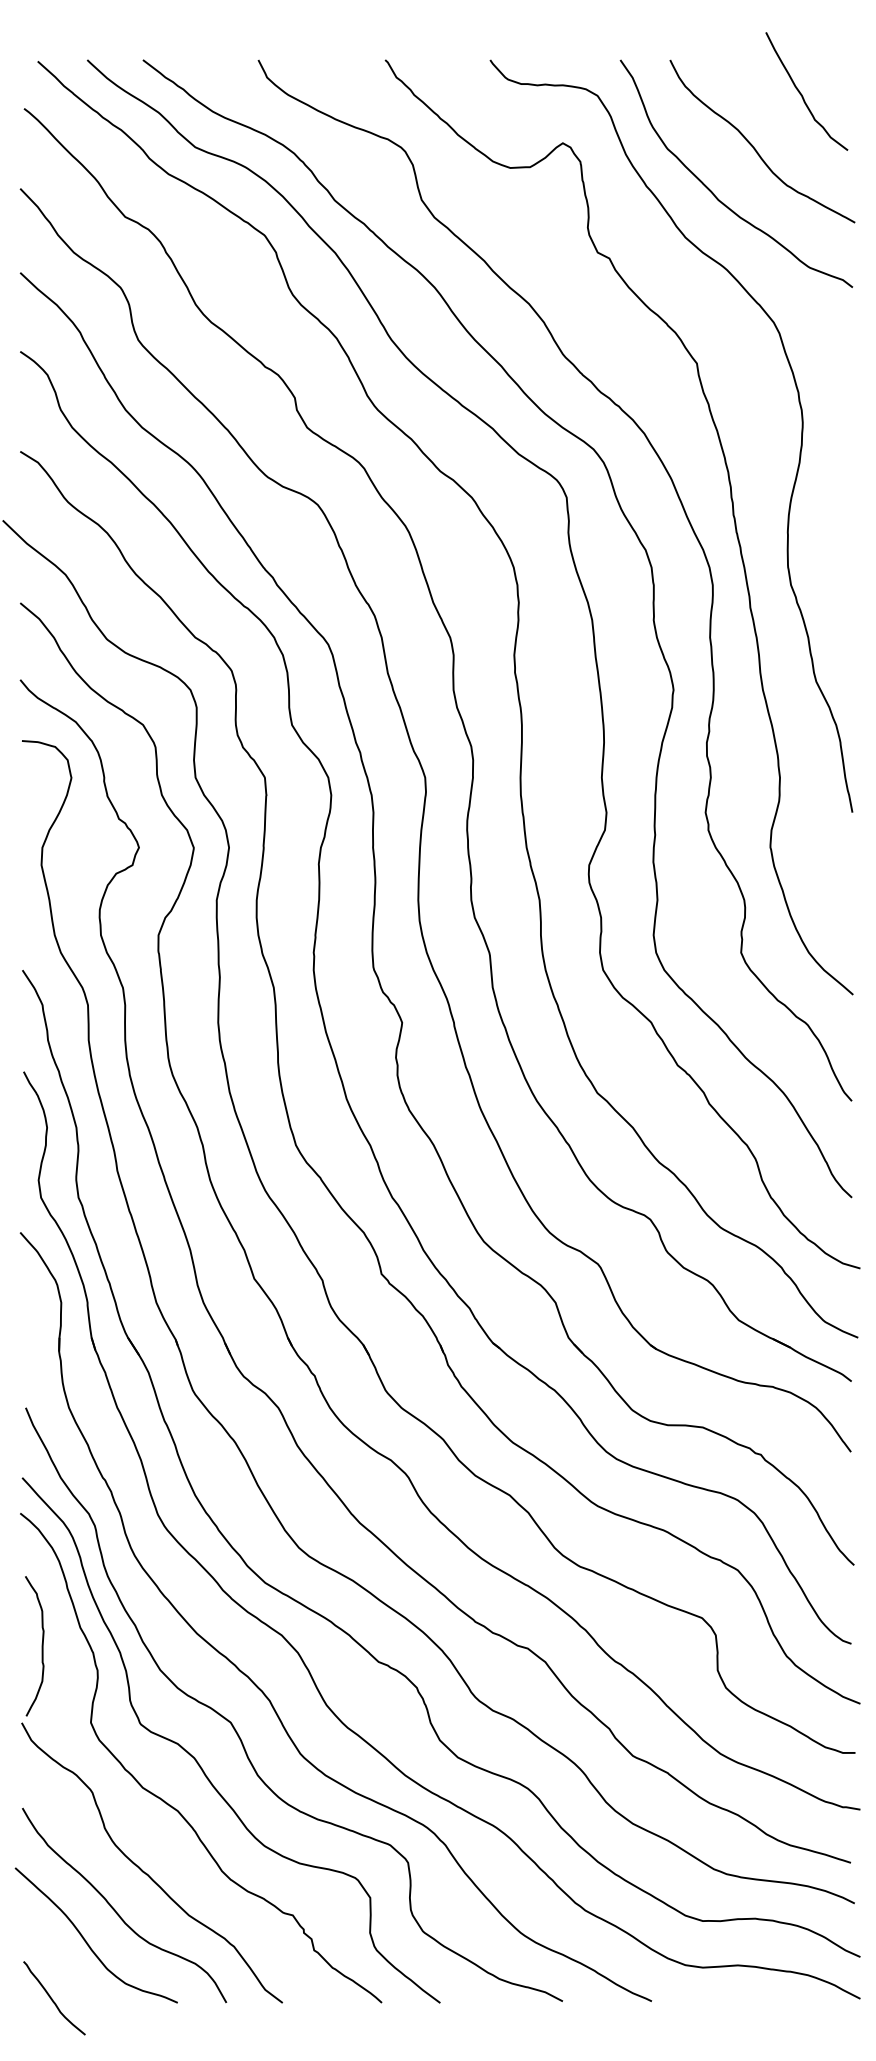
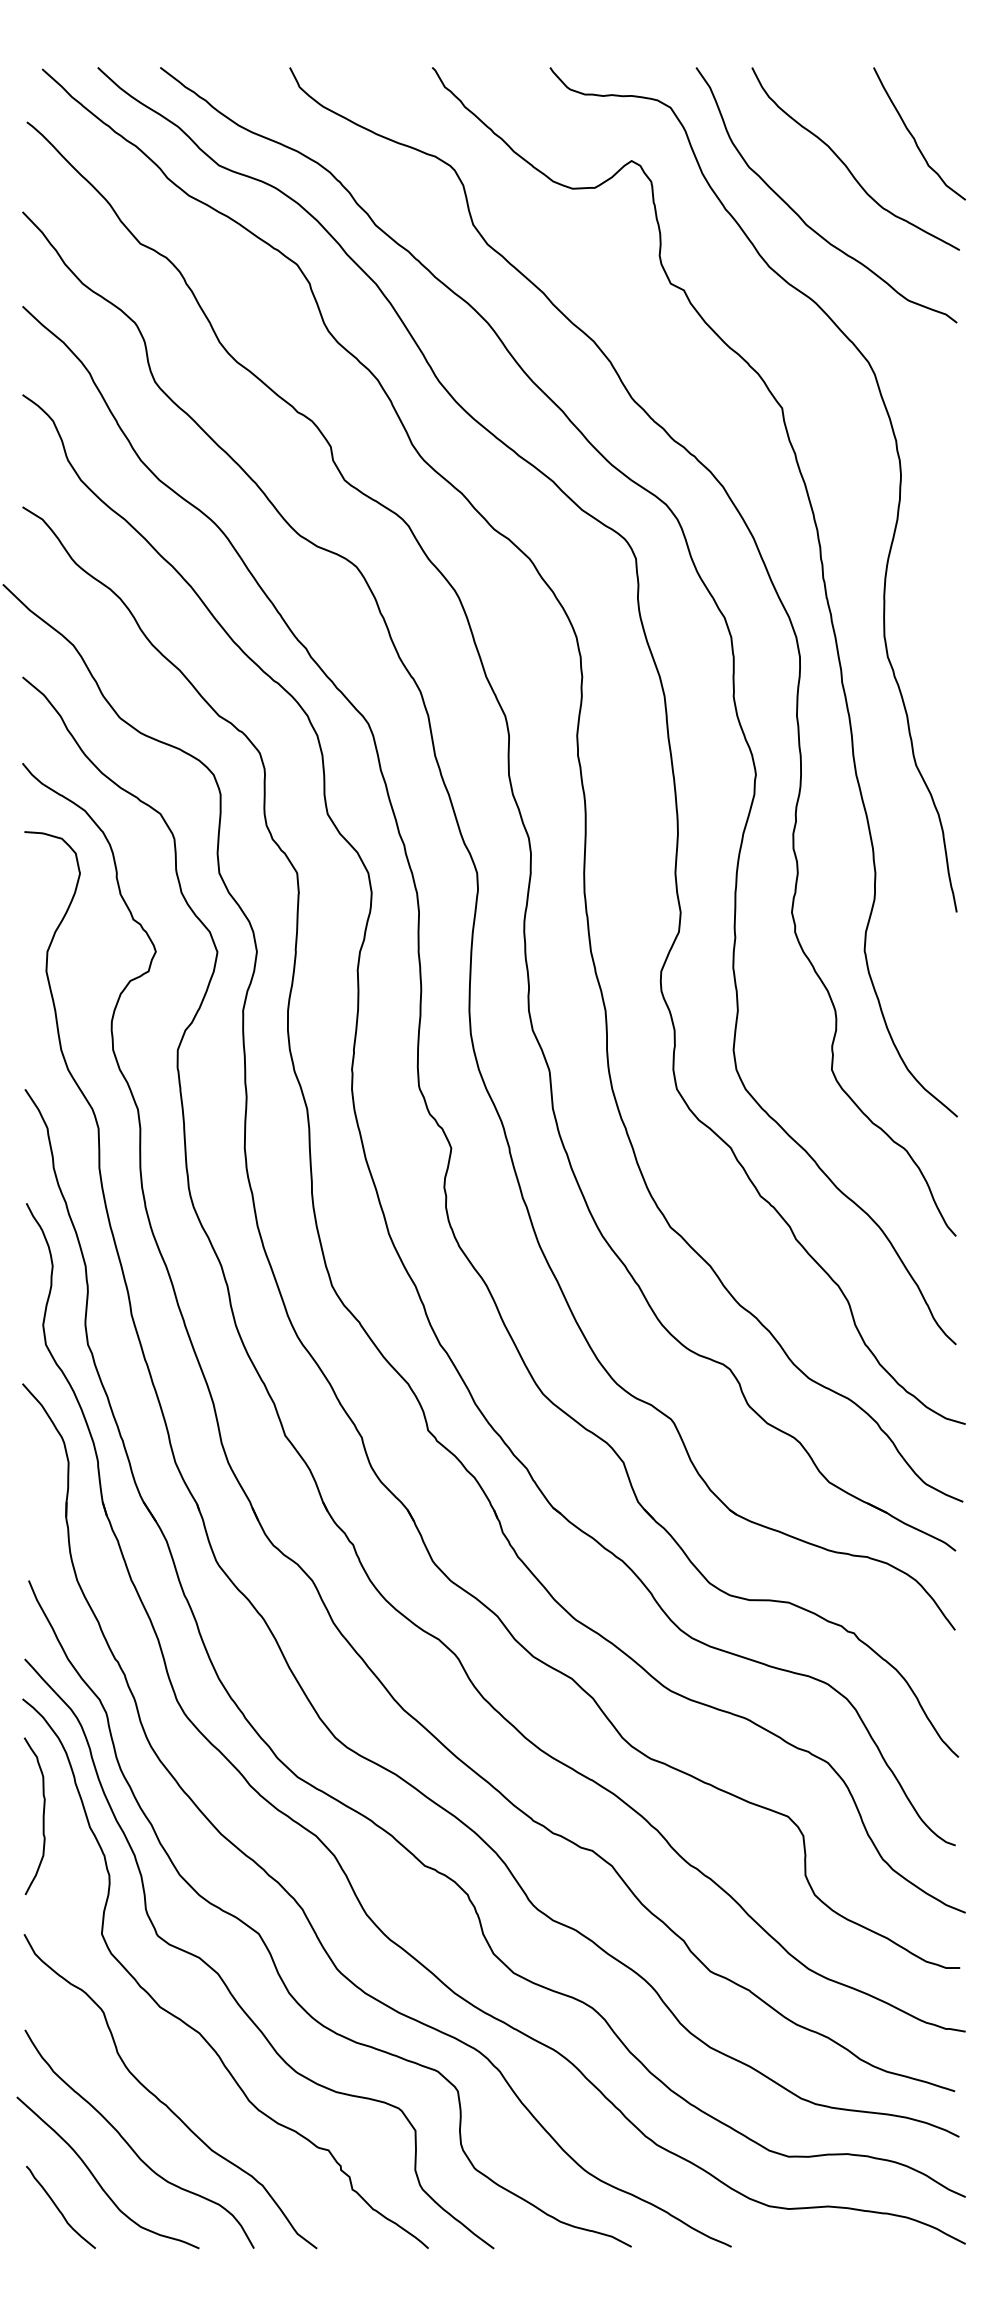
curve: (802, 94) -> (914, 137), moved
curve: (41, 1645) -> (42, 1815), moved
curve: (52, 1998) -> (58, 2207), moved

